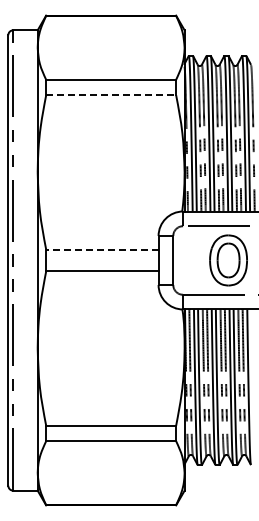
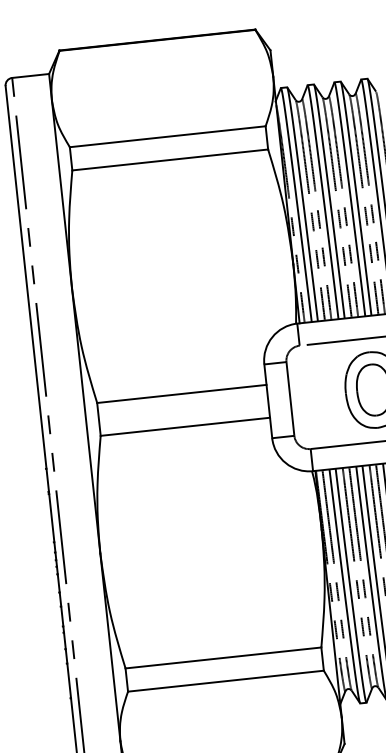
line: (111, 95) -> (170, 160), dashed -> solid
line: (101, 249) -> (180, 393), dashed -> solid

